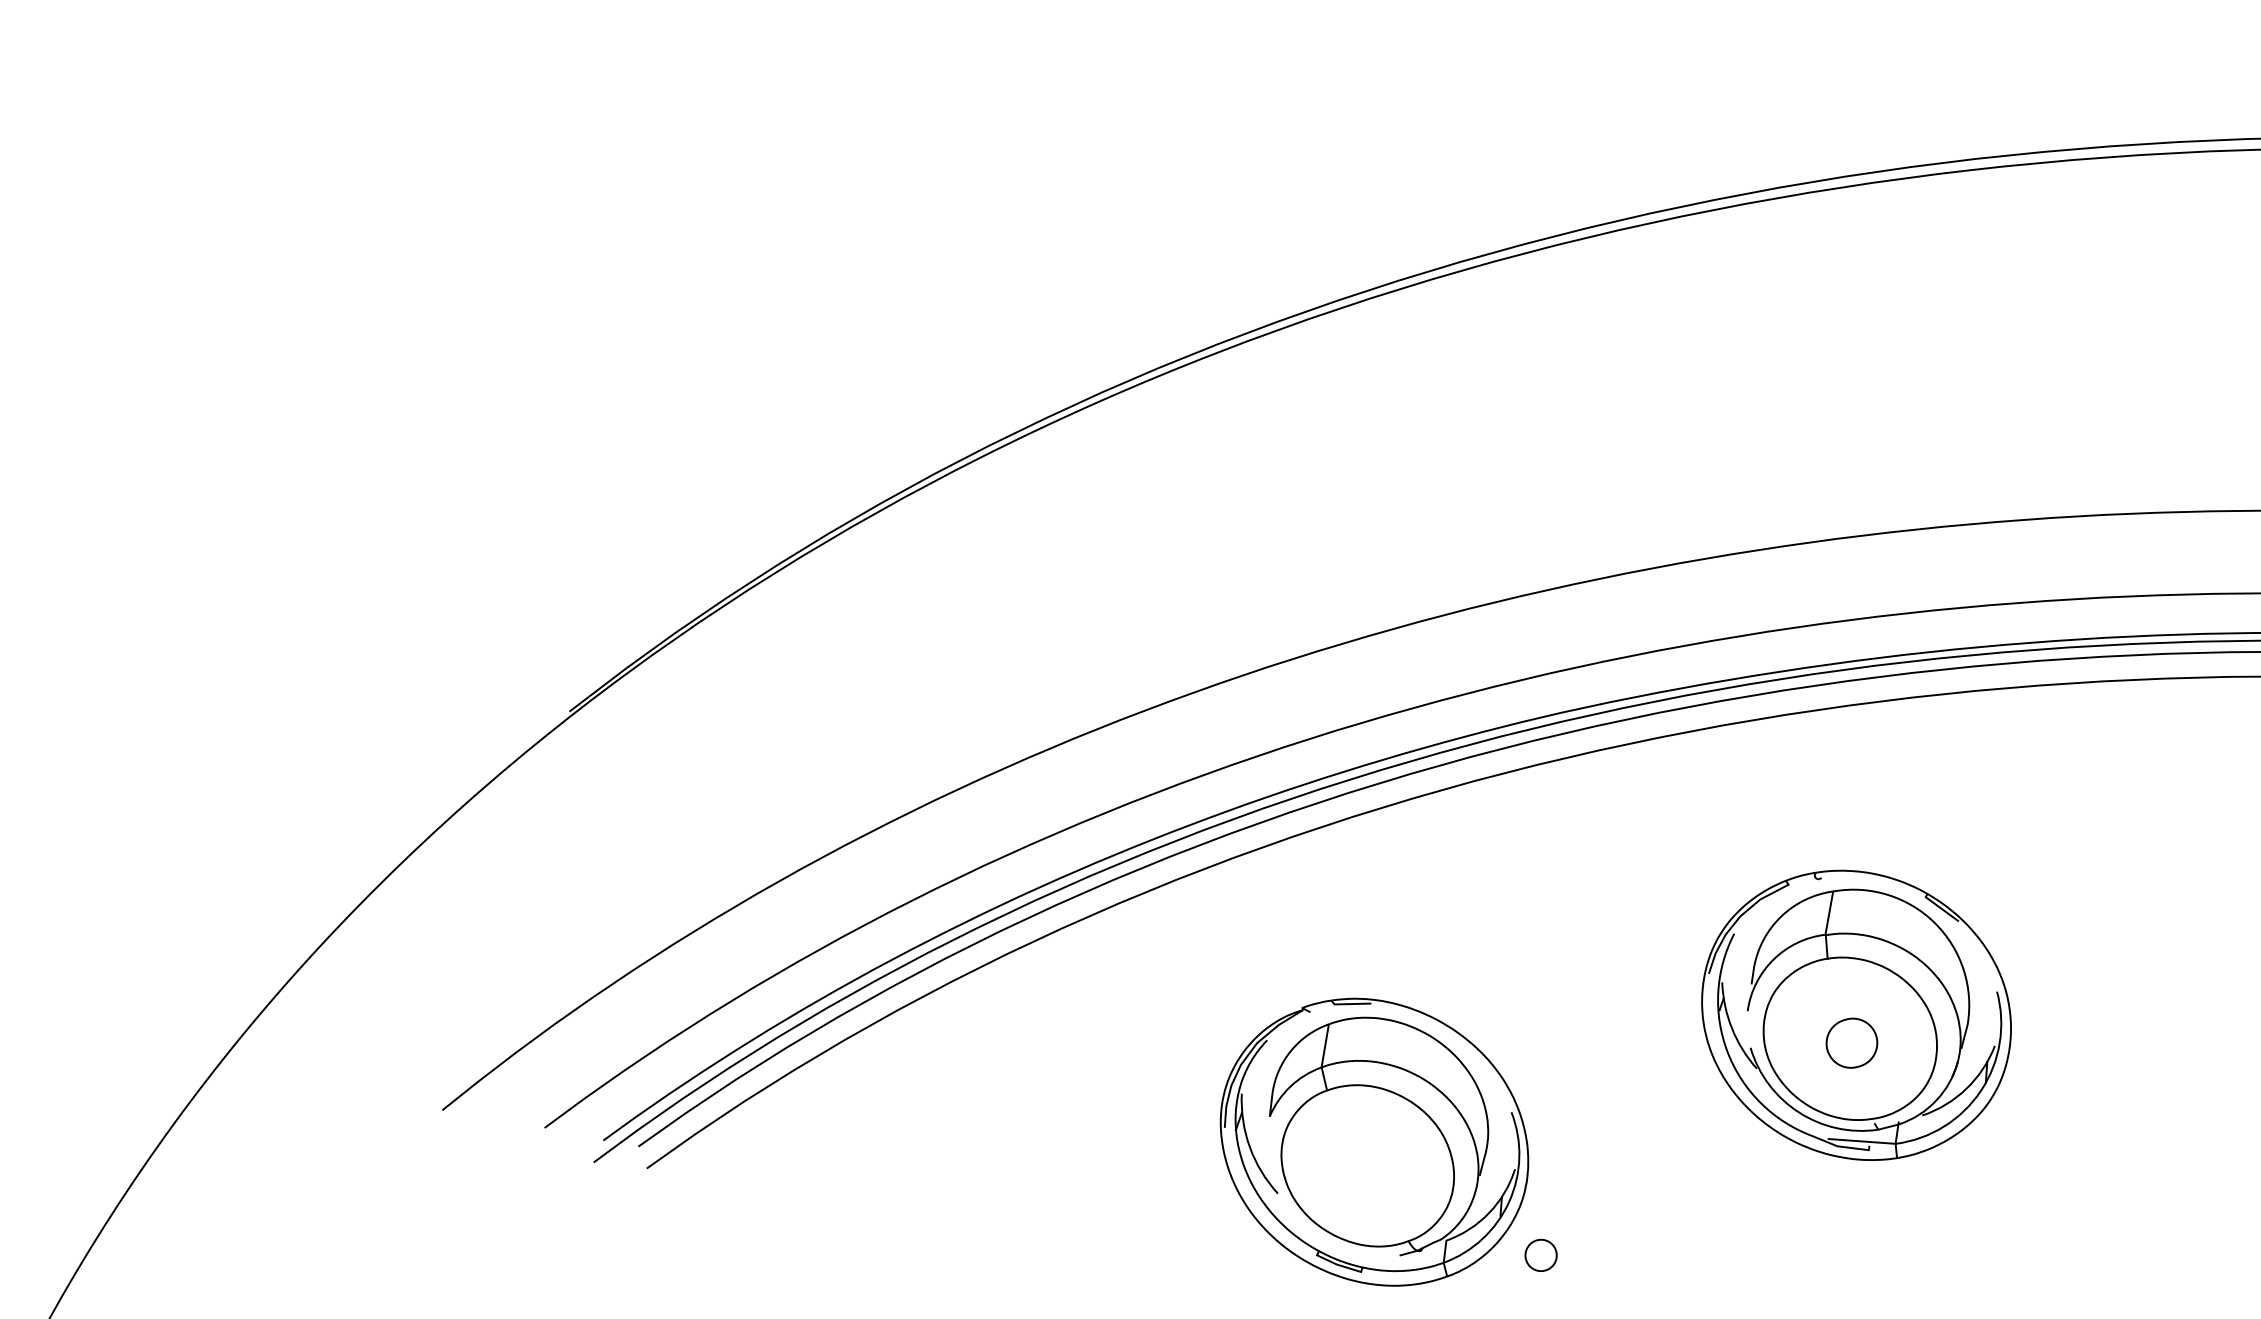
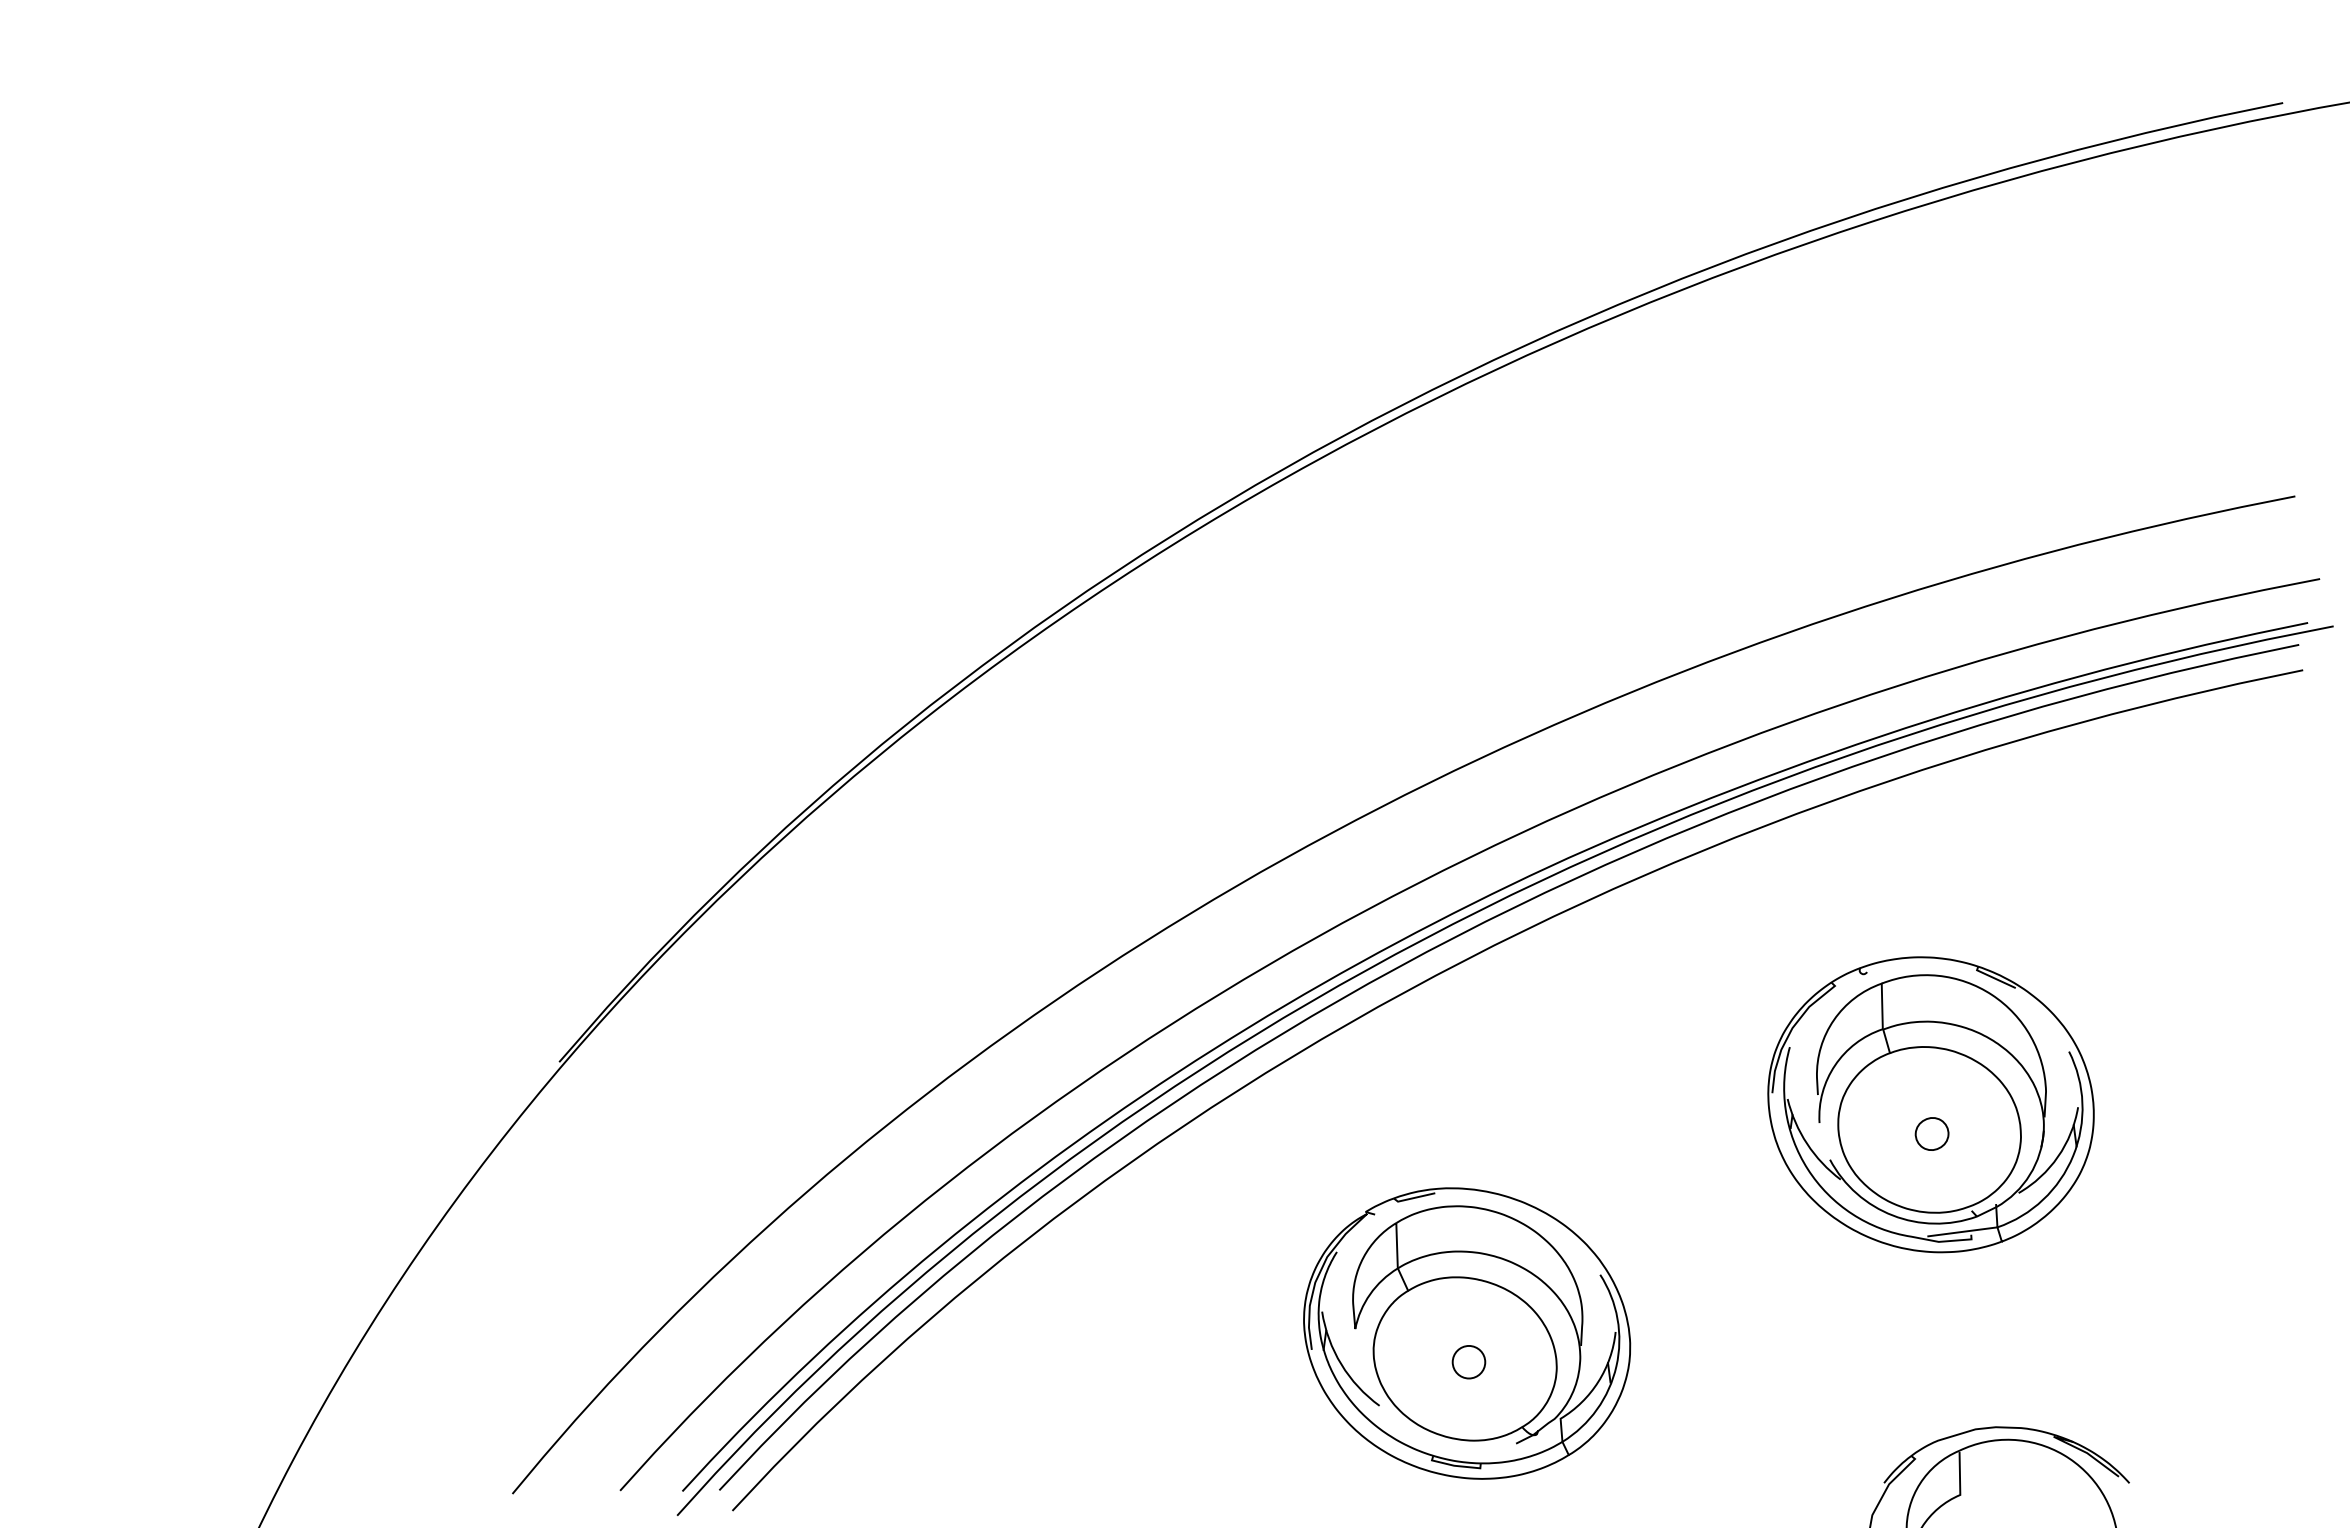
part: (1851, 1042) -> (1931, 1133), size x0.62
circle: (1540, 1255) -> (1468, 1362), moved

